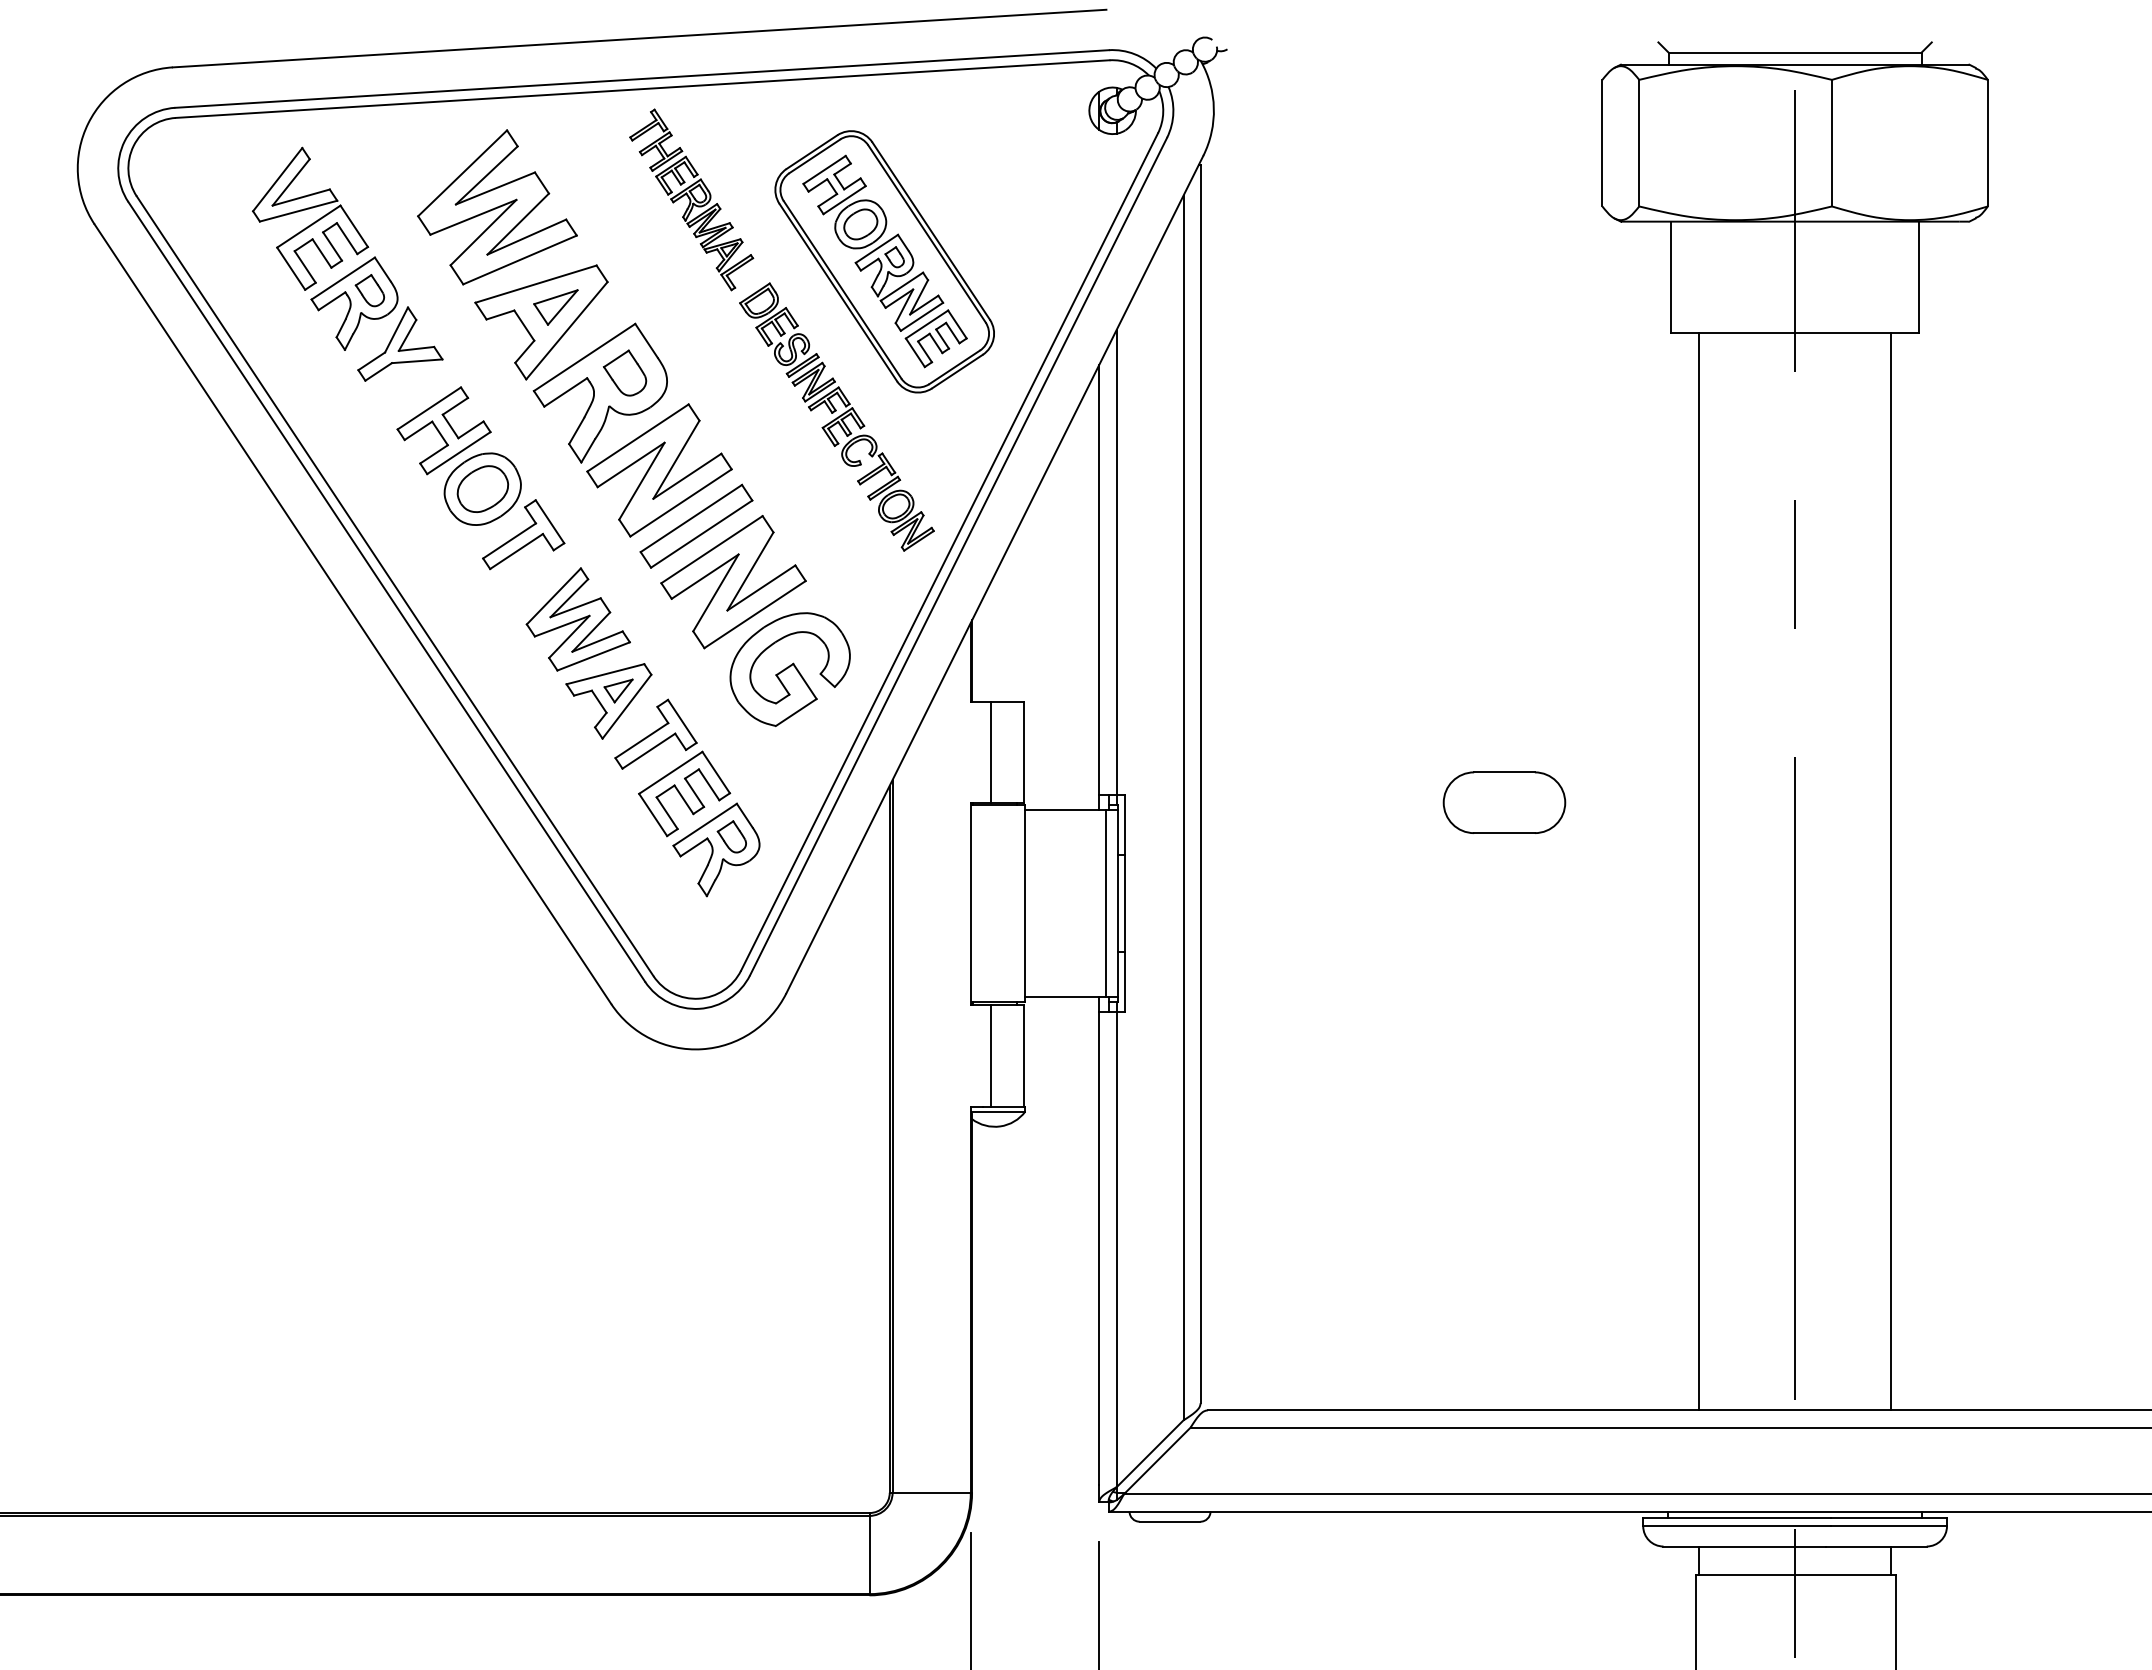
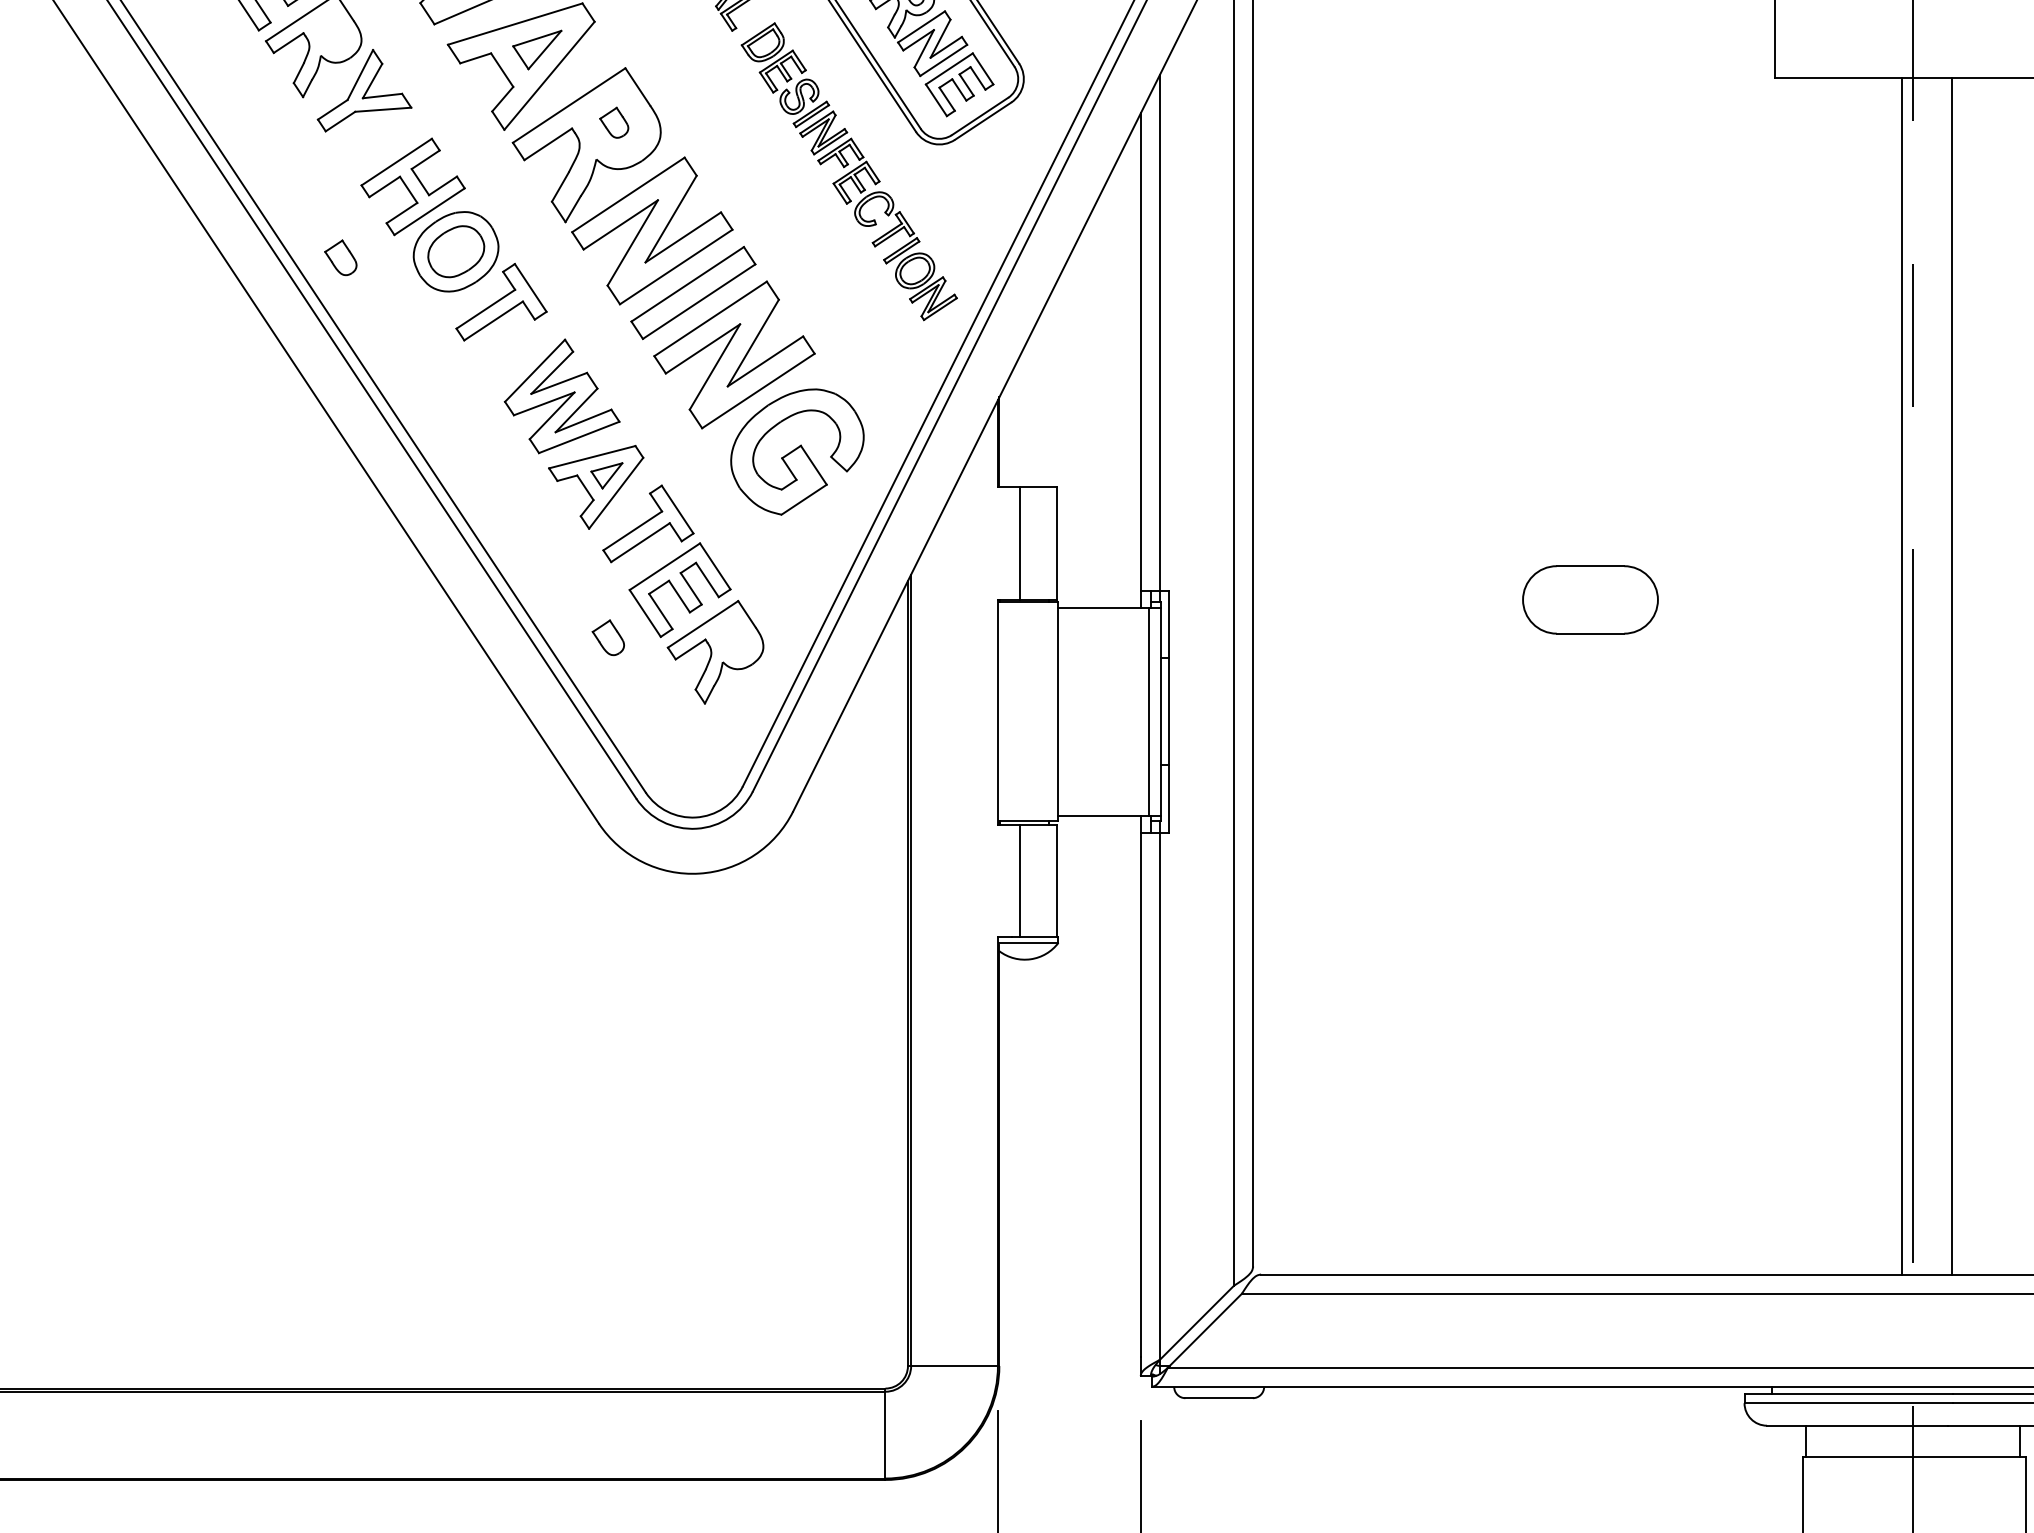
part: (369, 290) -> (340, 257), moved
part: (625, 372) -> (614, 122), size x0.6
part: (731, 836) -> (607, 637), moved
line: (1698, 871) -> (1901, 676), moved
line: (1891, 871) -> (1952, 676), moved

